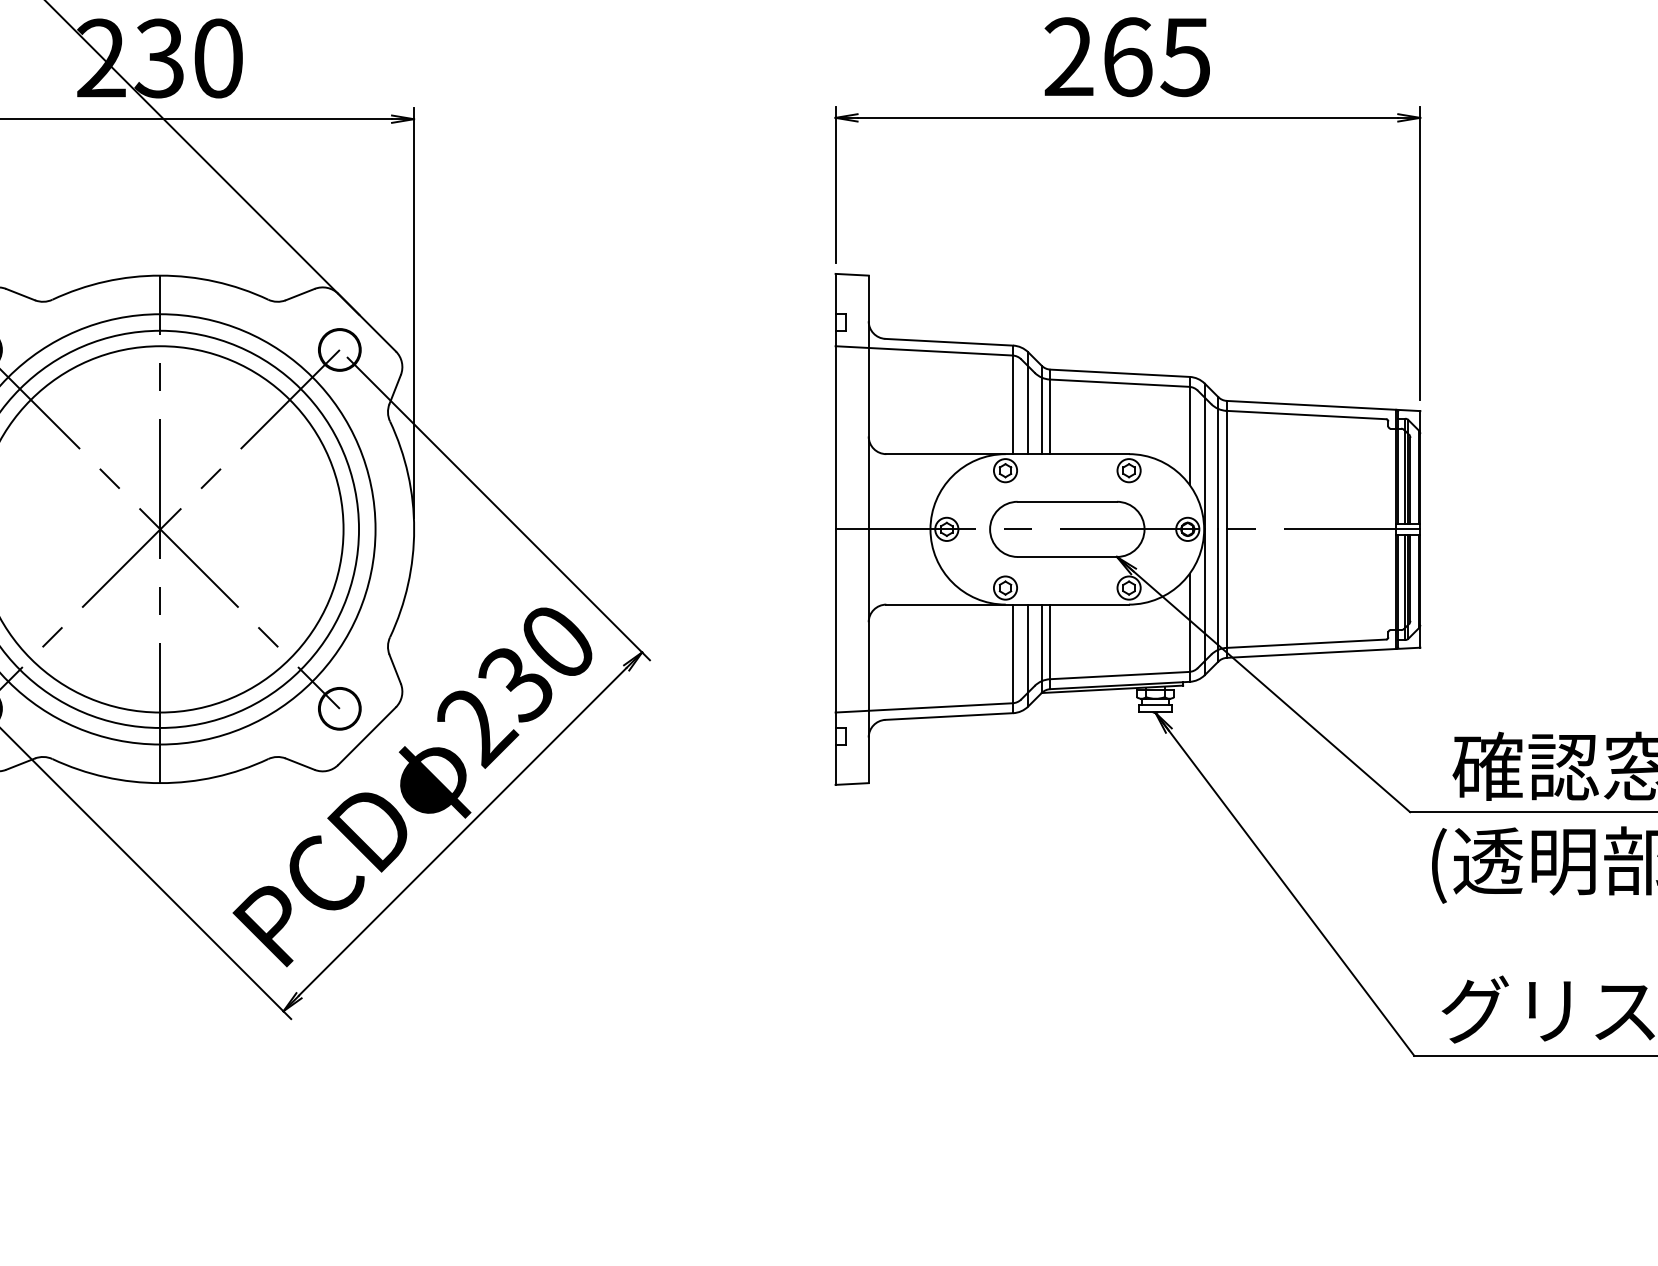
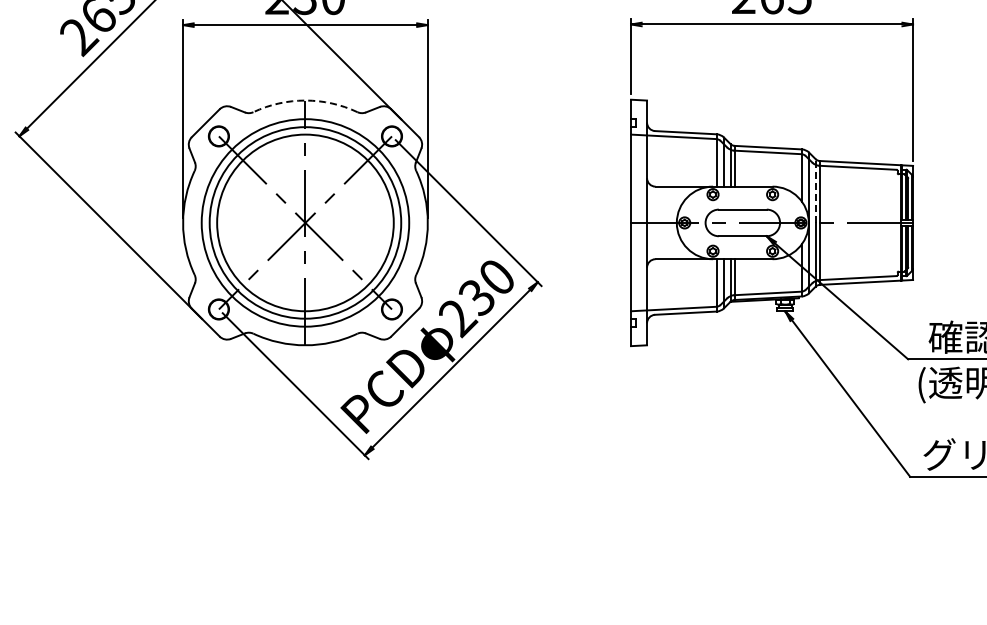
arc: (160, 275) -> (305, 100), solid -> dashed
line: (1218, 464) -> (815, 191), solid -> dashed

